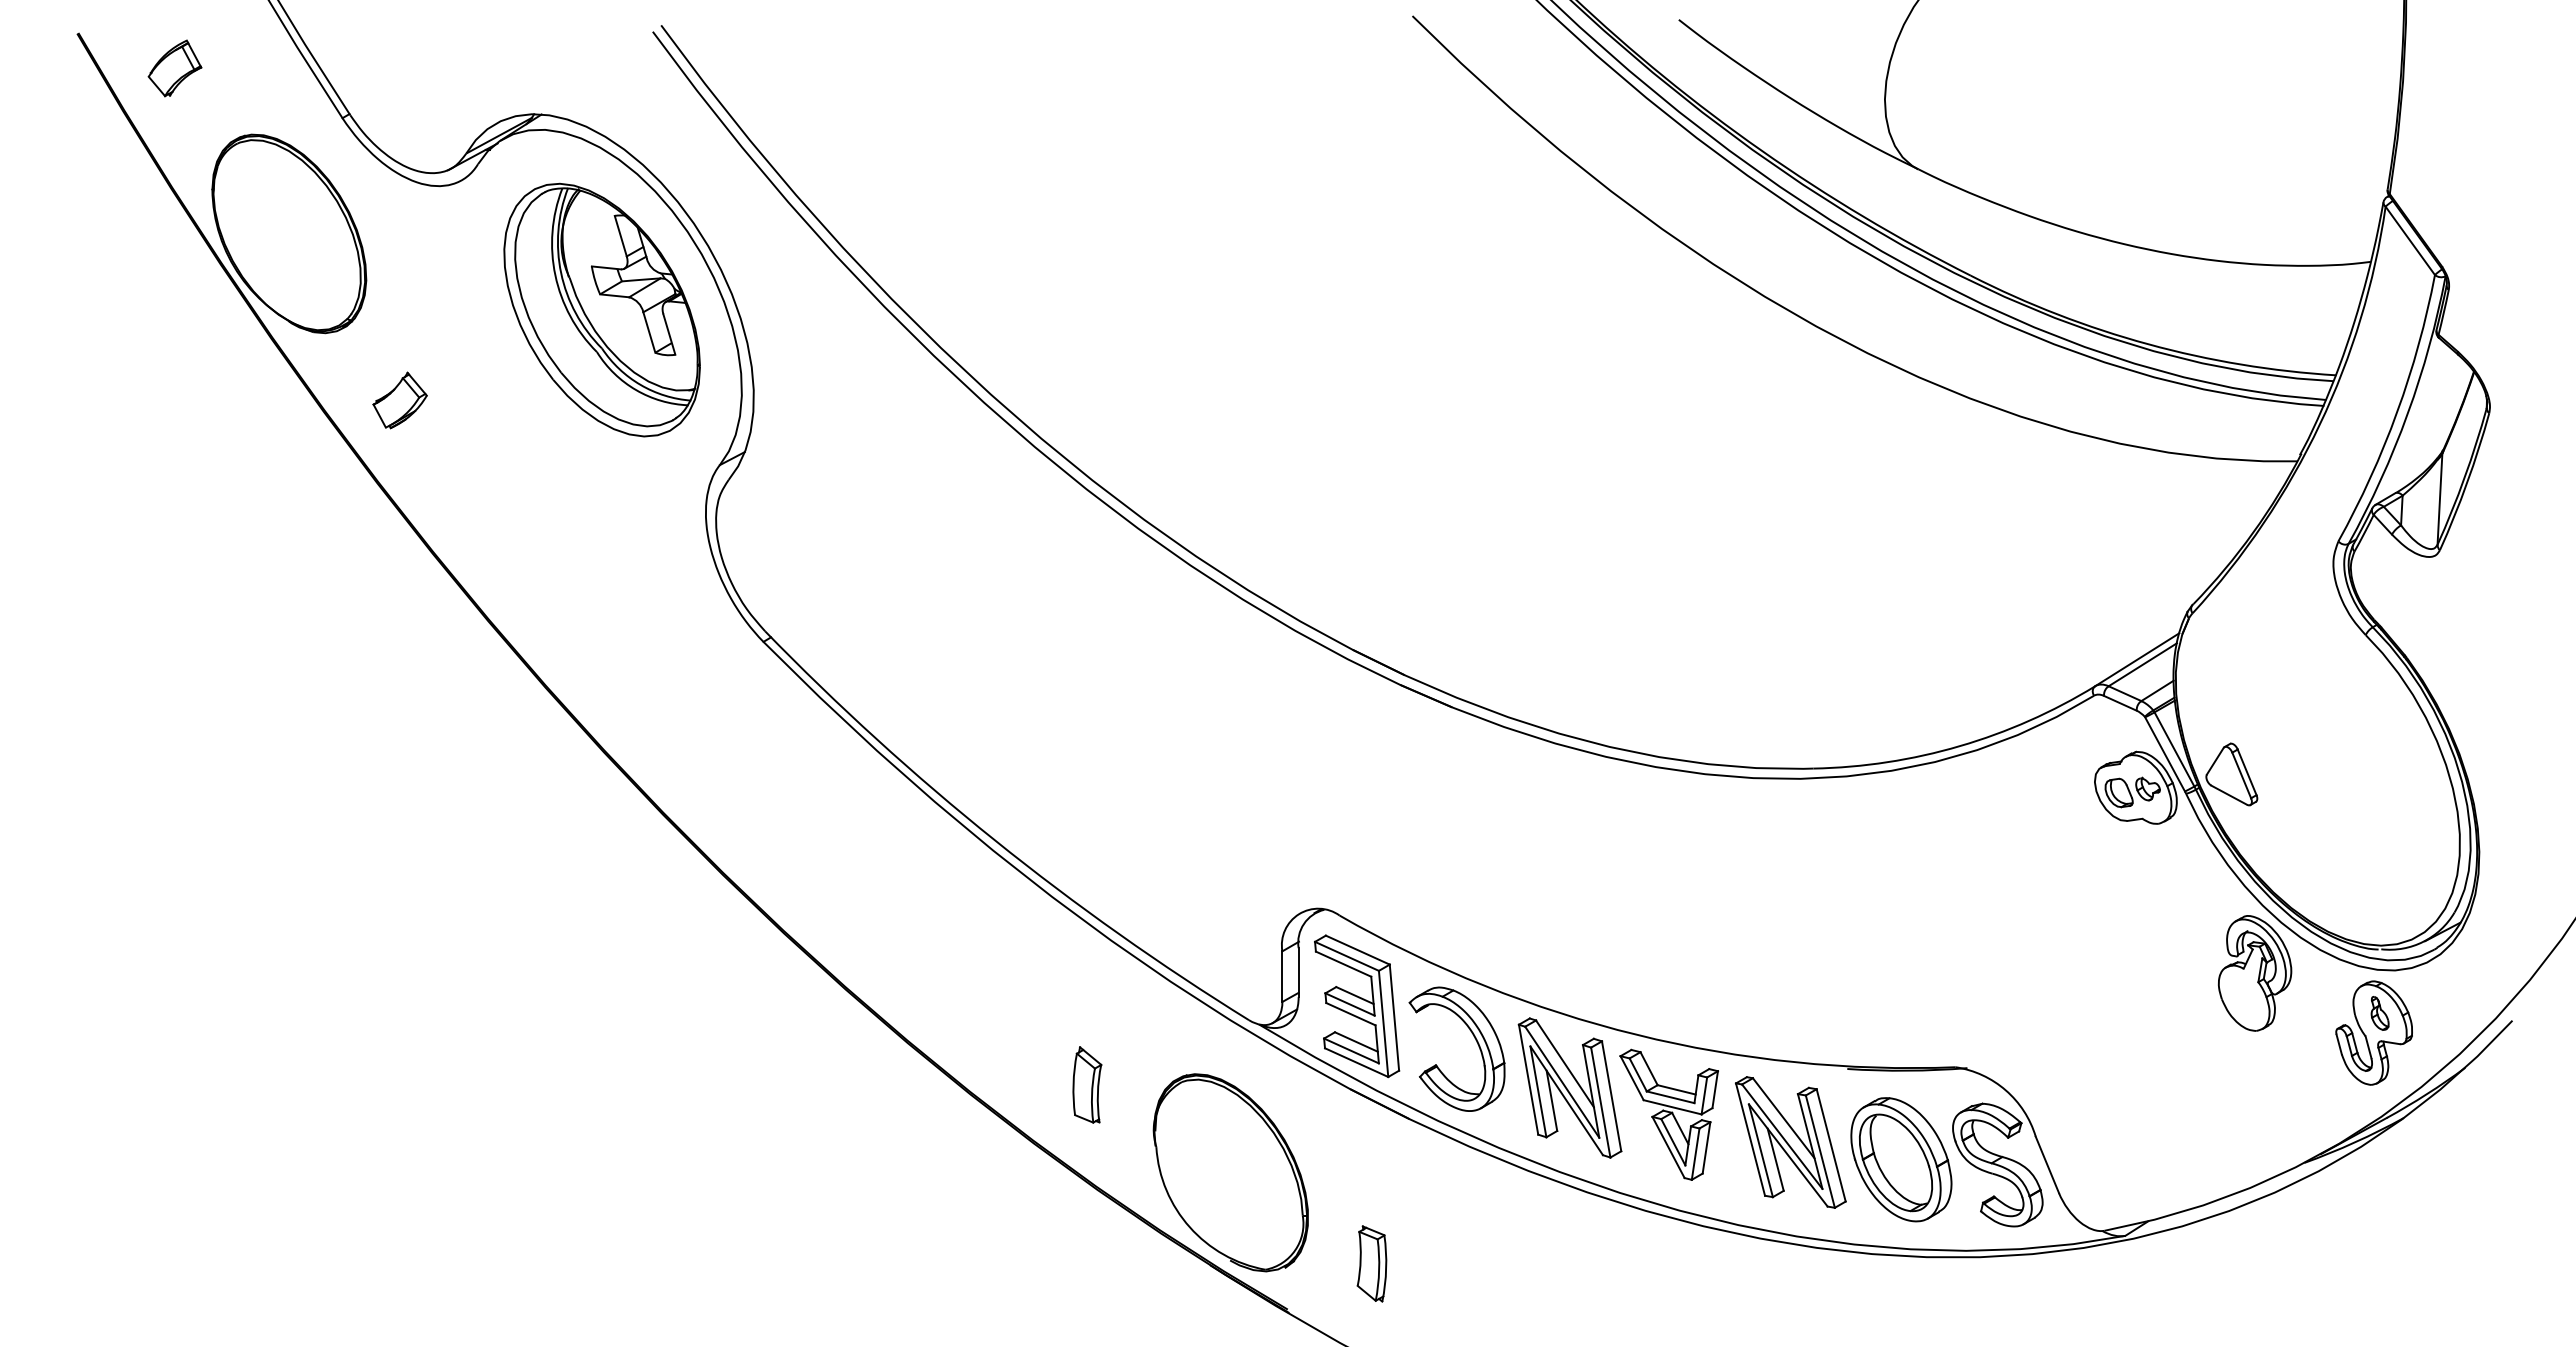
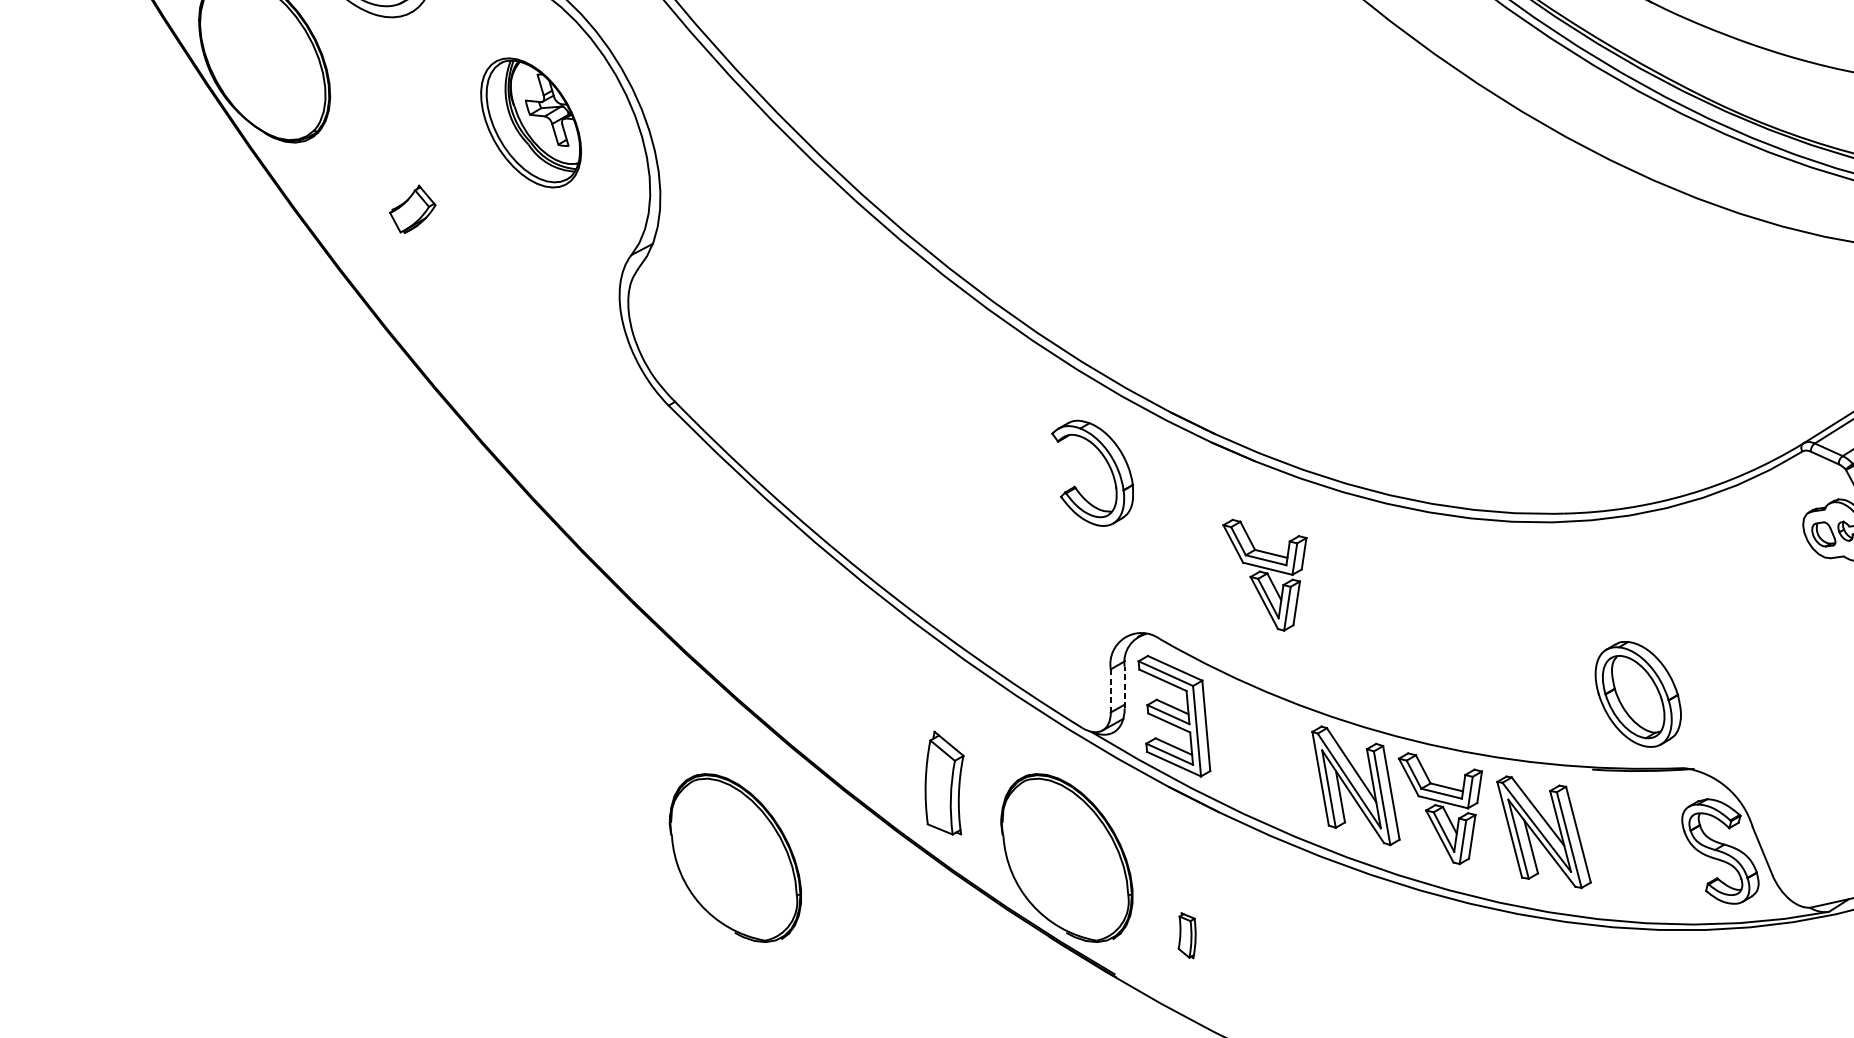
part: (601, 309) -> (530, 122), size x0.6
part: (399, 400) -> (412, 209), moved
part: (1462, 840) -> (1264, 574), added
line: (1298, 972) -> (1124, 687), solid -> dashed
line: (1282, 977) -> (1110, 691), solid -> dashed
part: (1474, 1038) -> (1107, 464), moved
part: (1087, 1084) -> (944, 782), size x1.6
part: (1901, 1159) -> (1638, 694), moved
part: (841, 1172) -> (735, 857), added
part: (1371, 1263) -> (1186, 935), size x0.7

